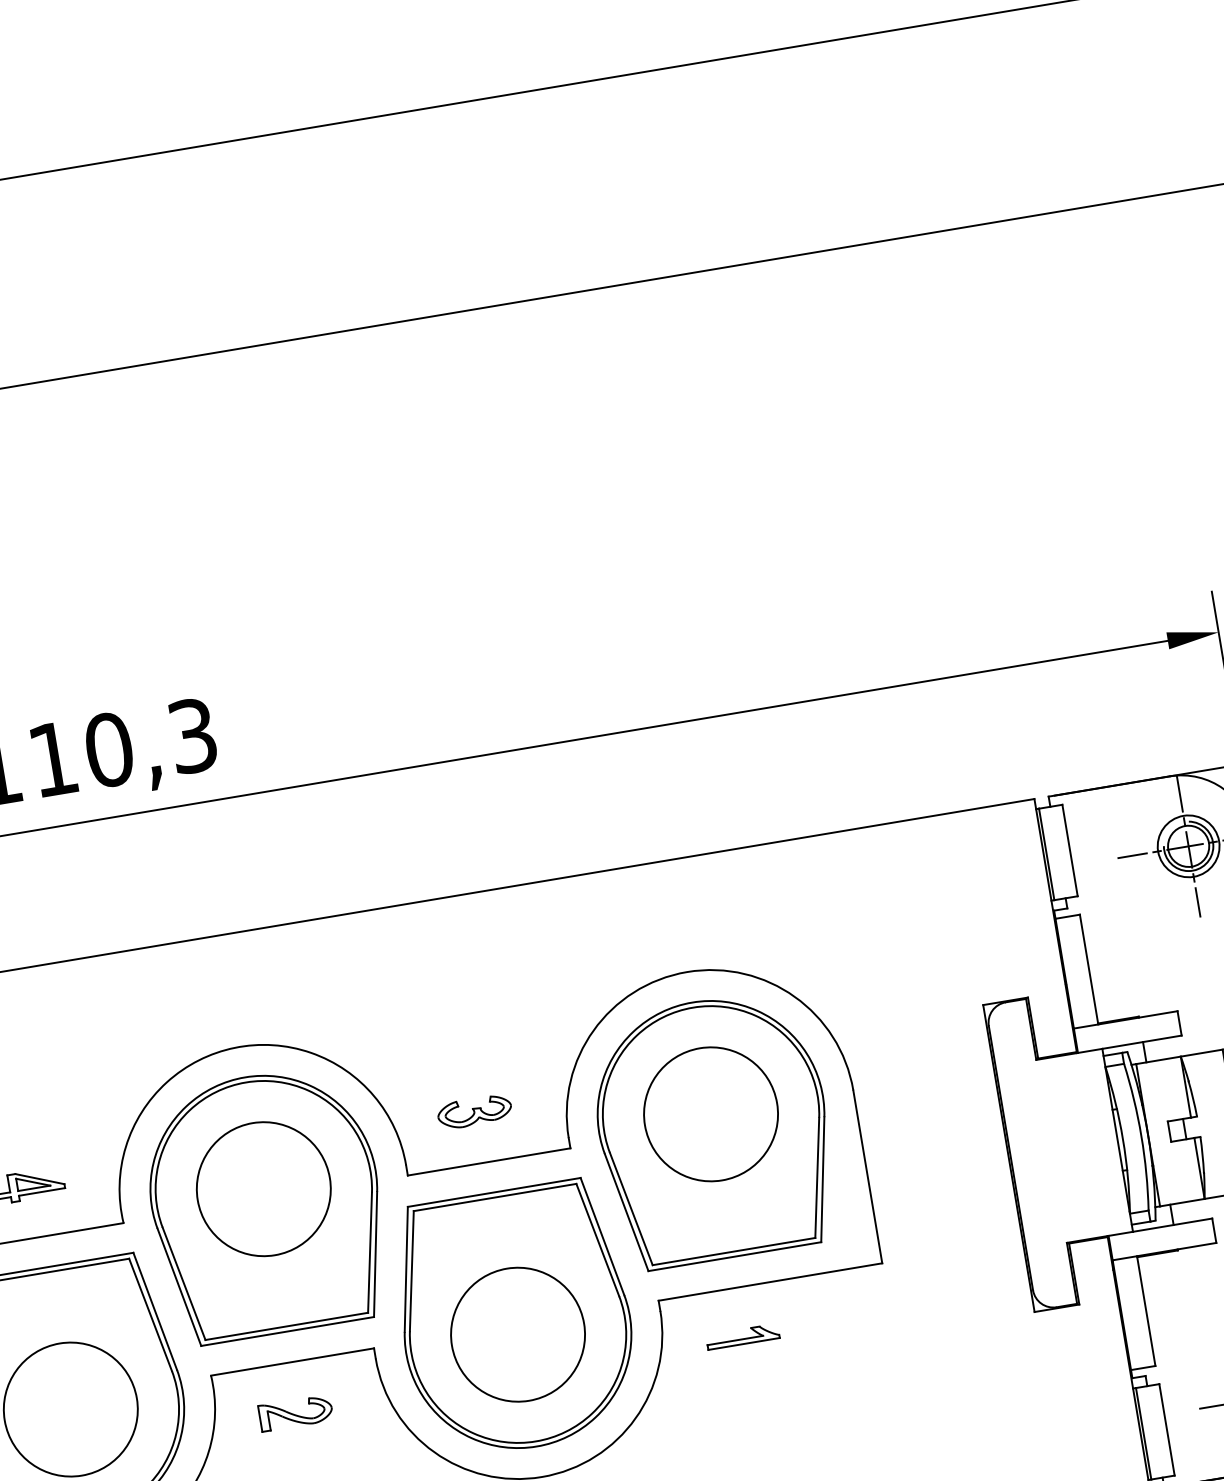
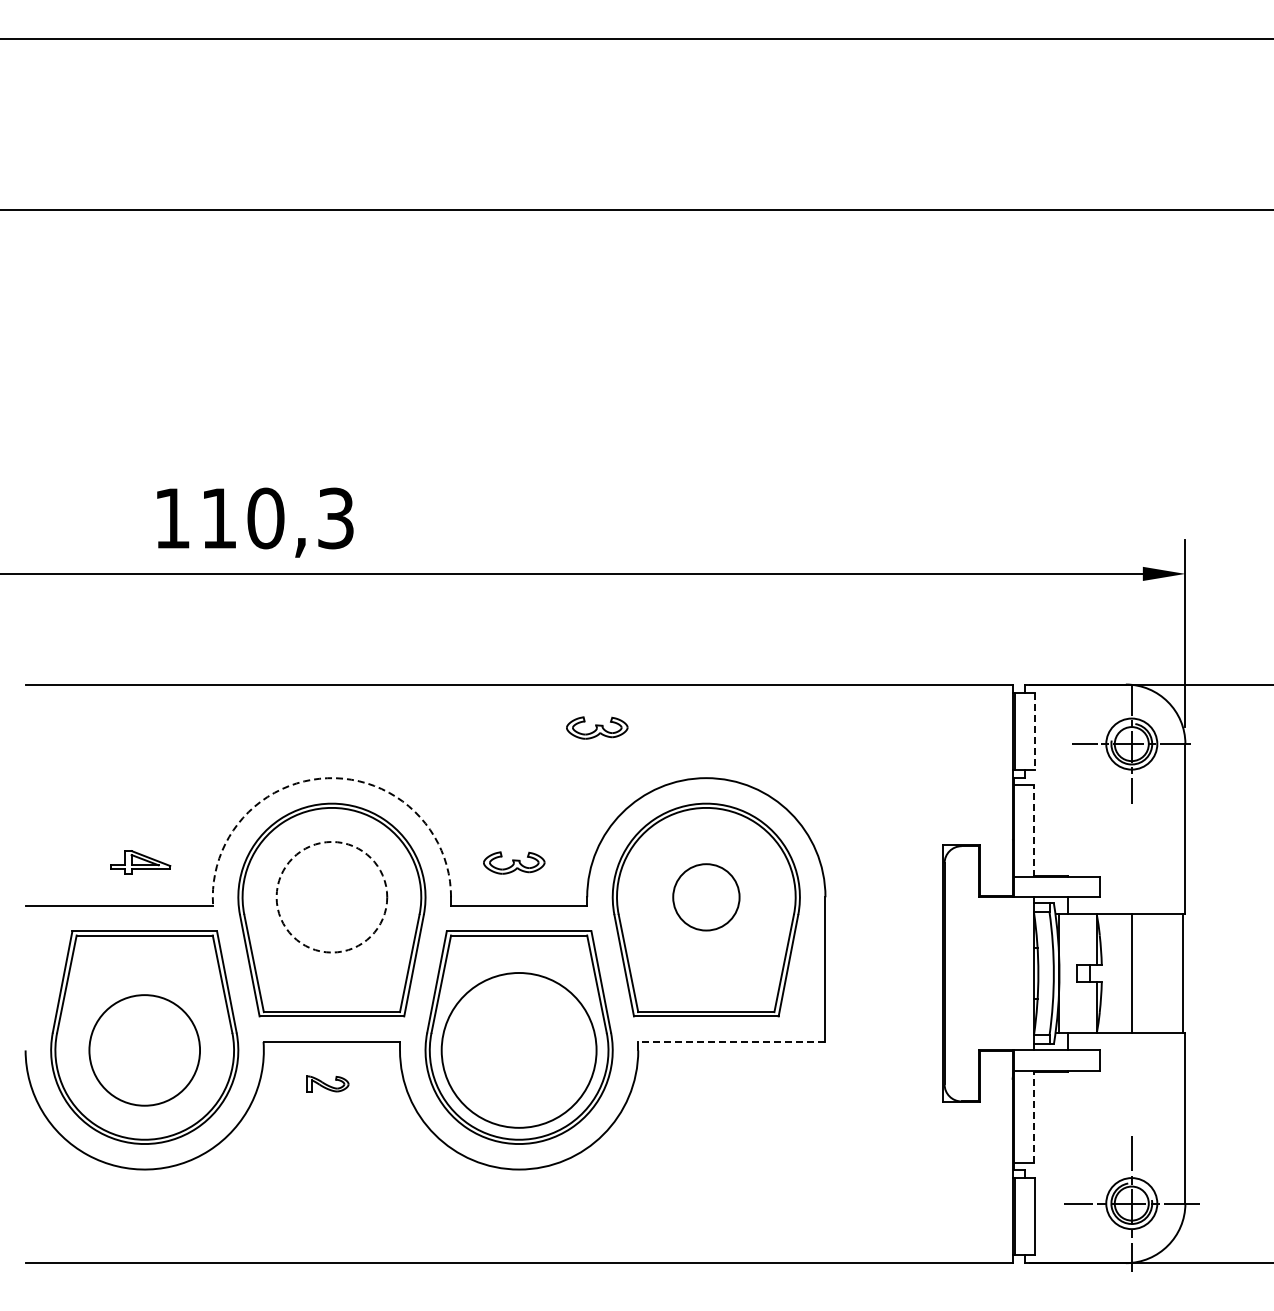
line: (1069, 850) -> (1034, 731), solid -> dashed
part: (547, 933) -> (597, 727), added
line: (1088, 969) -> (1033, 830), solid -> dashed
arc: (234, 1048) -> (327, 778), solid -> dashed
circle: (711, 1114) -> (706, 897), size x0.6
circle: (263, 1188) -> (331, 896), solid -> dashed
line: (769, 1281) -> (731, 1041), solid -> dashed
line: (1145, 1310) -> (1033, 1116), solid -> dashed
circle: (517, 1334) -> (518, 1050), size x1.4
part: (742, 1336) -> (701, 1082), removed
part: (295, 1412) -> (327, 1083), size x0.7

